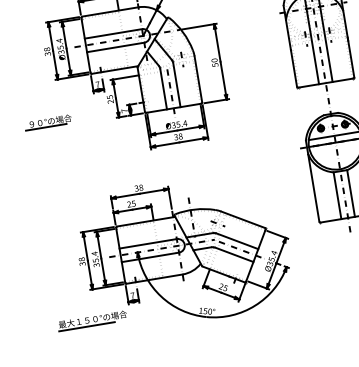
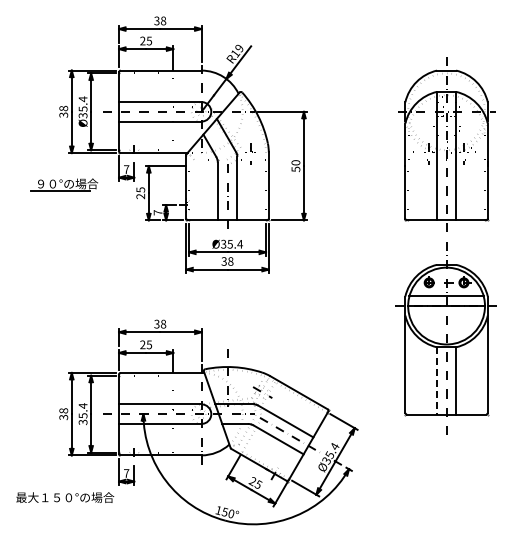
part: (48, 122) -> (64, 184), moved
line: (337, 195) -> (436, 380), solid -> dashed
line: (87, 326) -> (55, 506), removed

